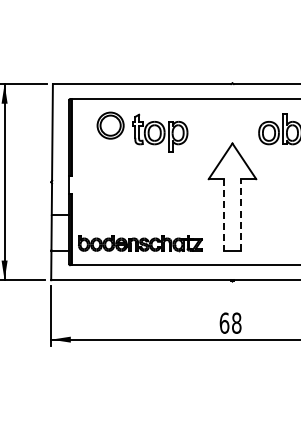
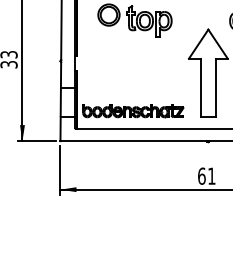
line: (223, 214) -> (201, 87), dashed -> solid
line: (241, 214) -> (215, 87), dashed -> solid
text: (236, 322) -> (211, 175), 68 -> 61

